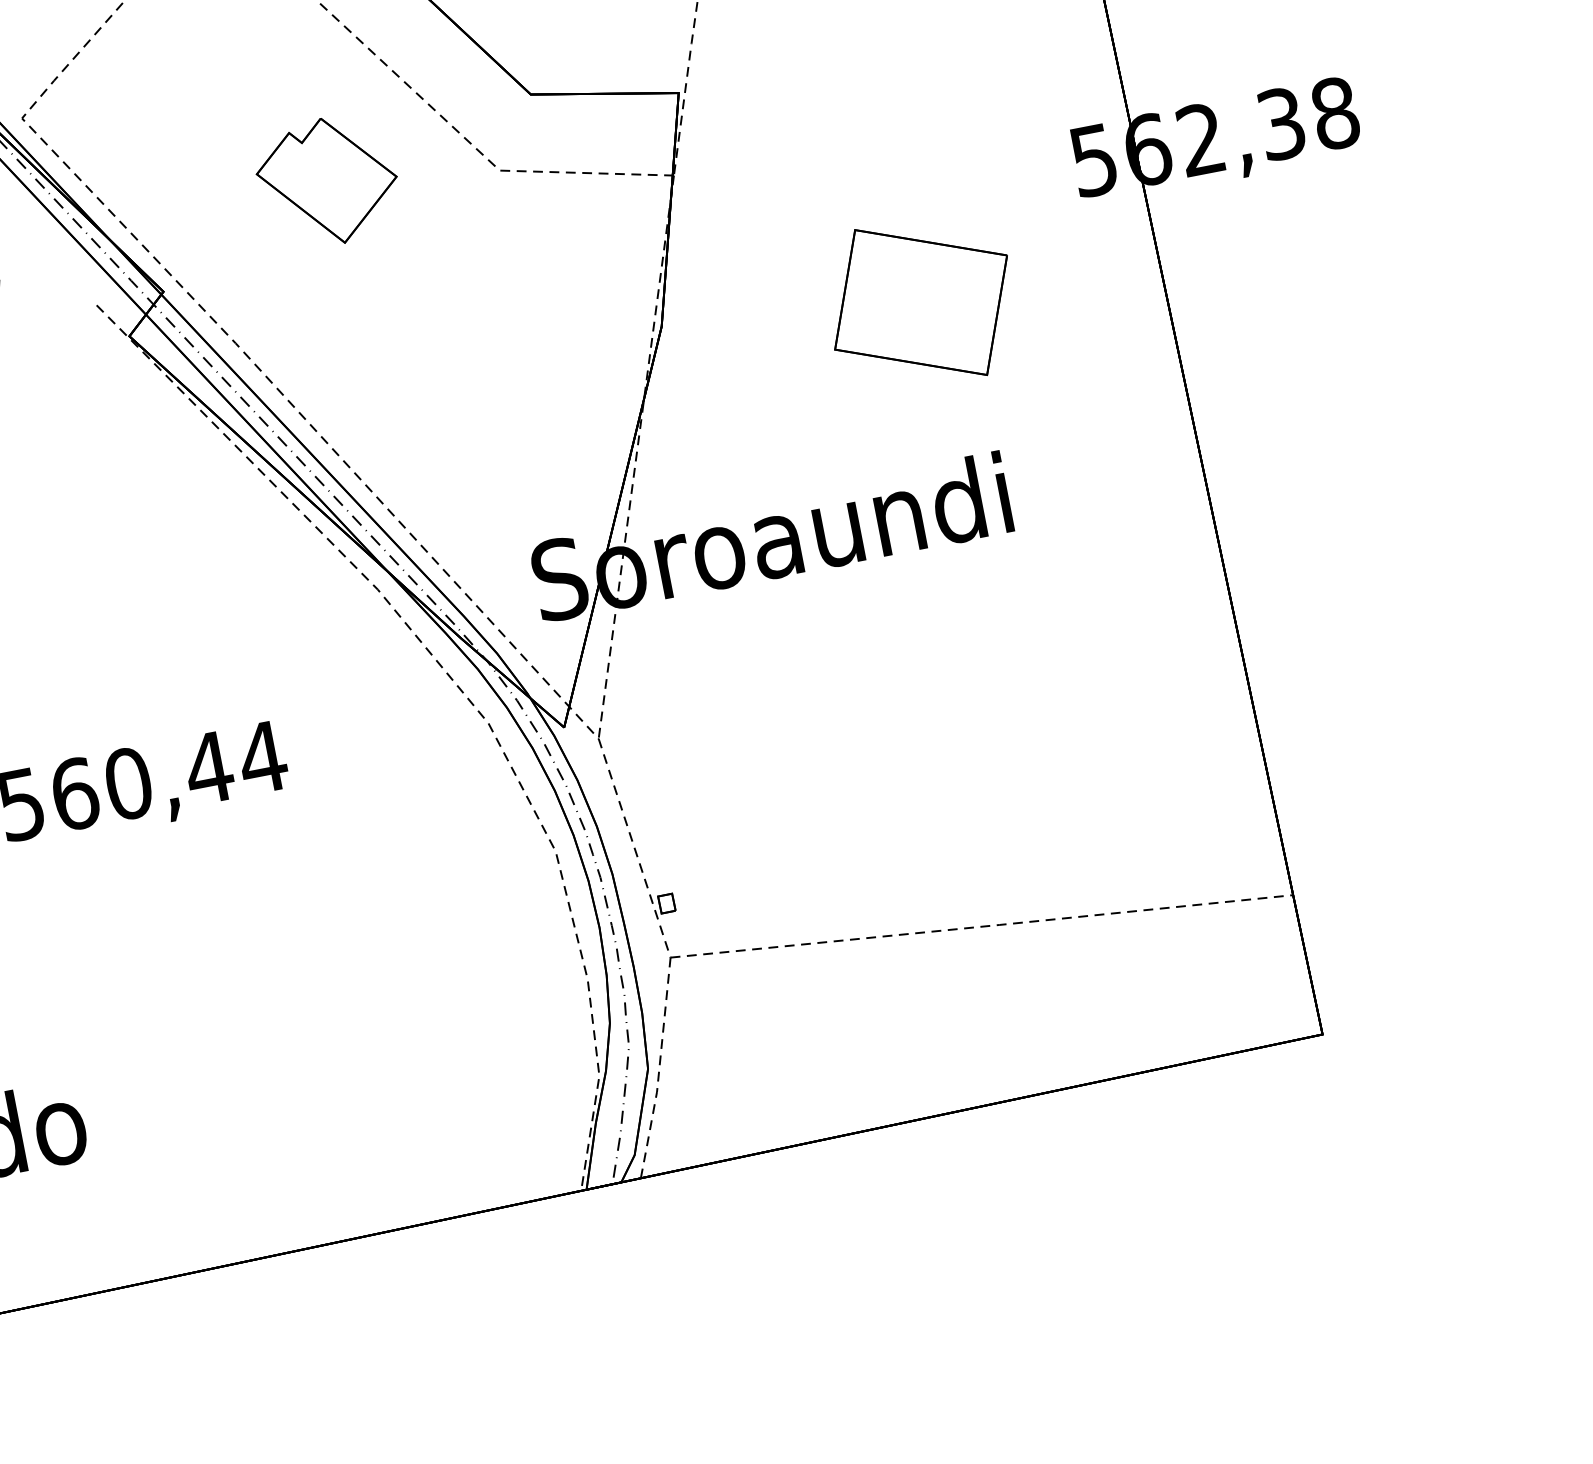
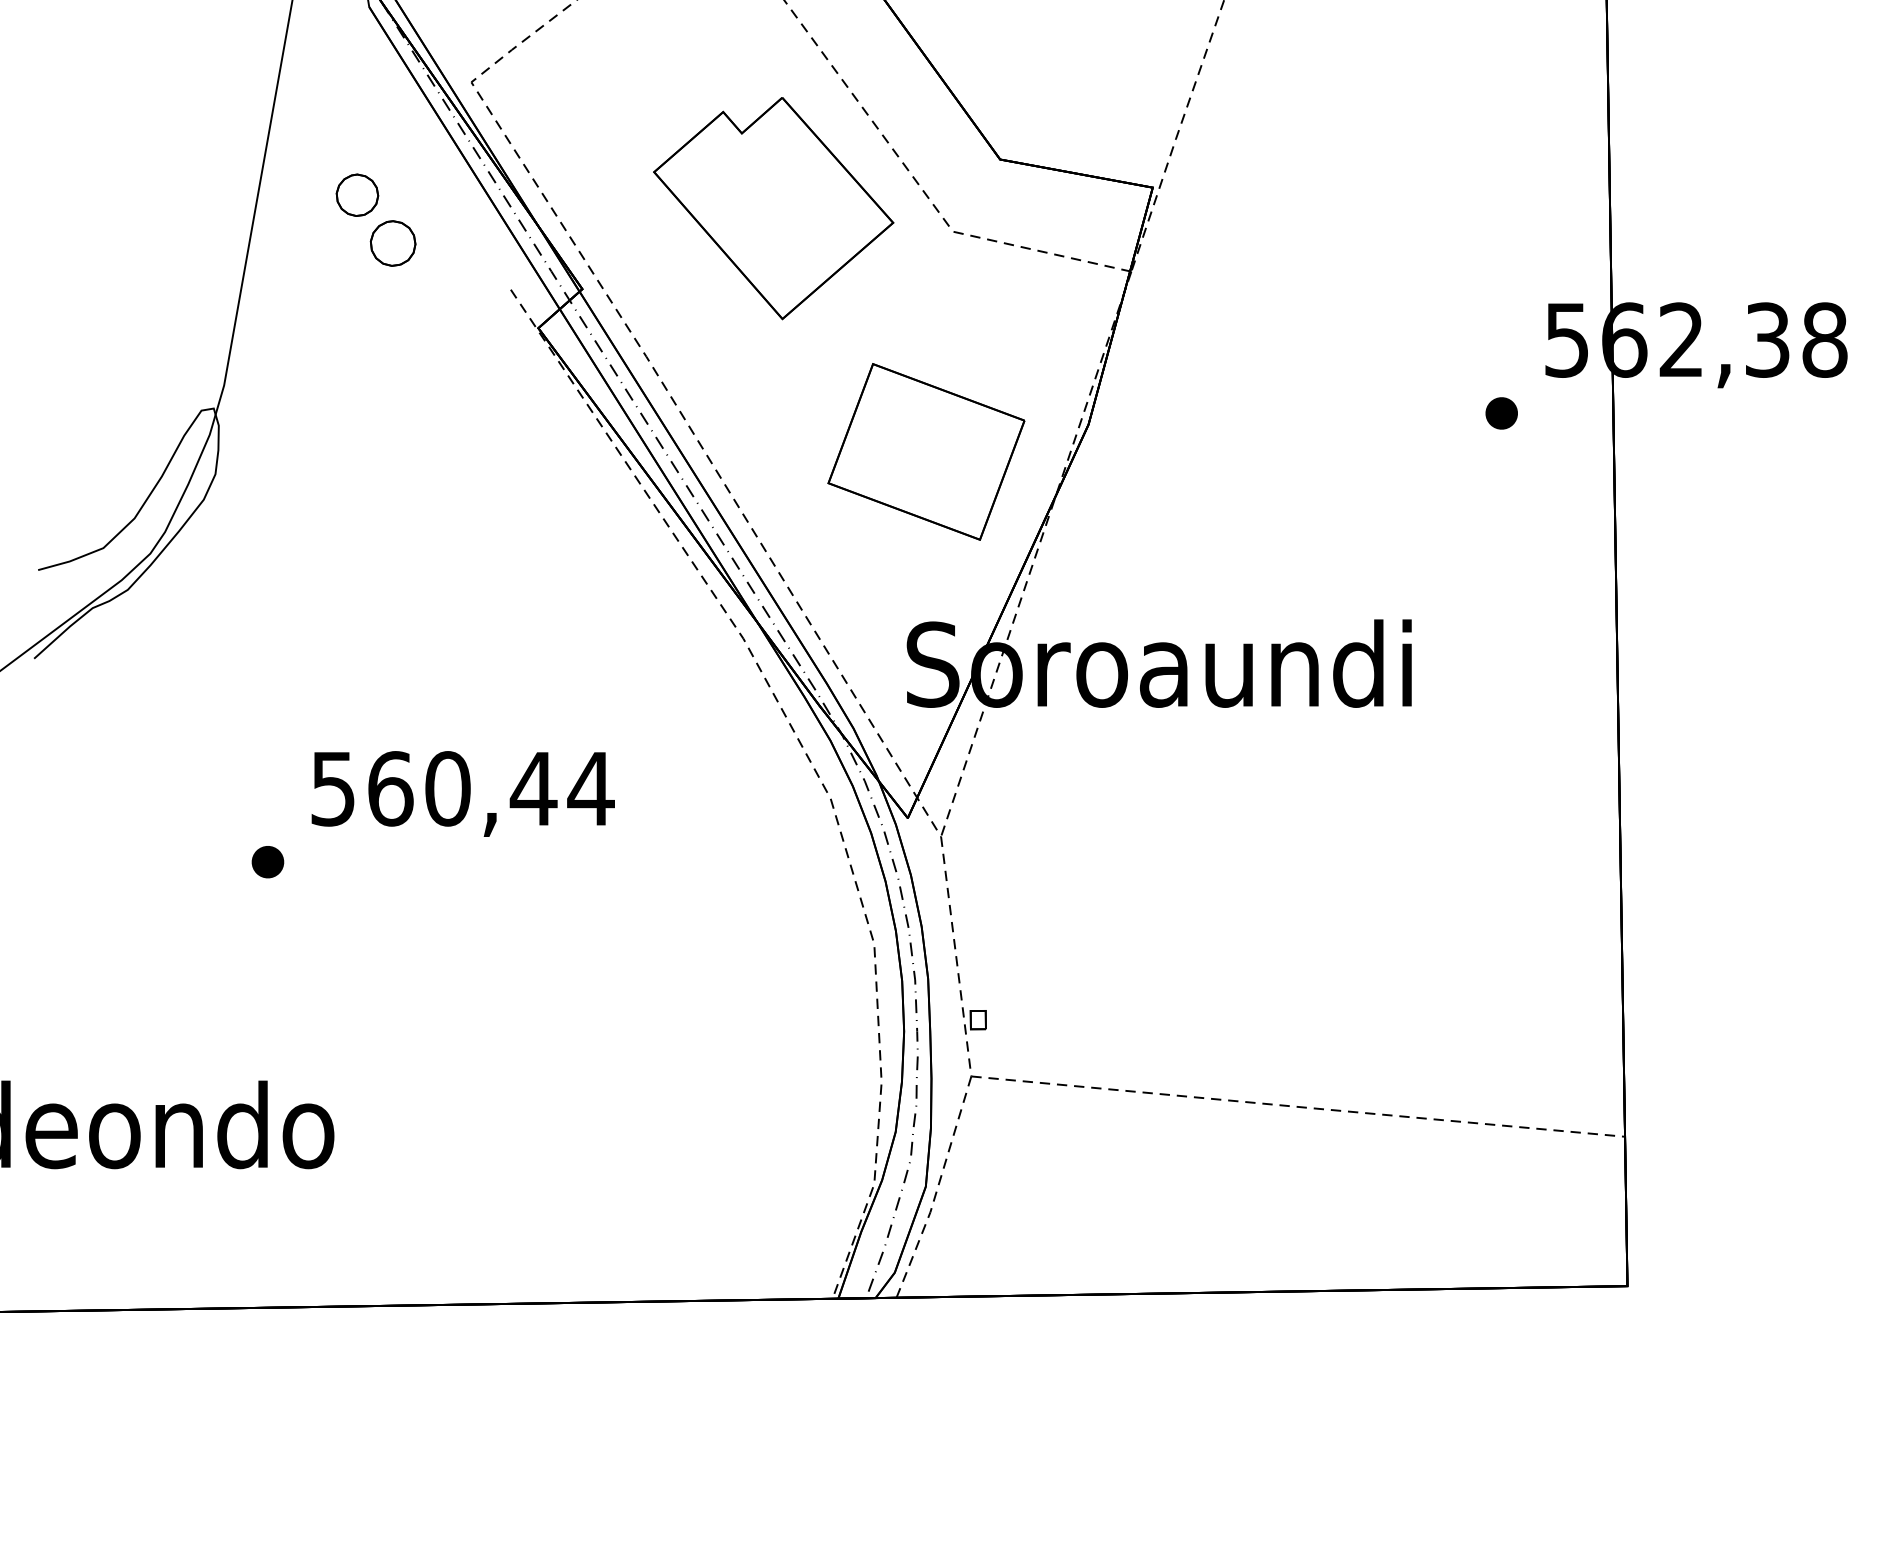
part: (327, 181) -> (773, 208), size x1.67
part: (1046, 240) -> (1501, 413), added
part: (921, 302) -> (926, 451), moved

